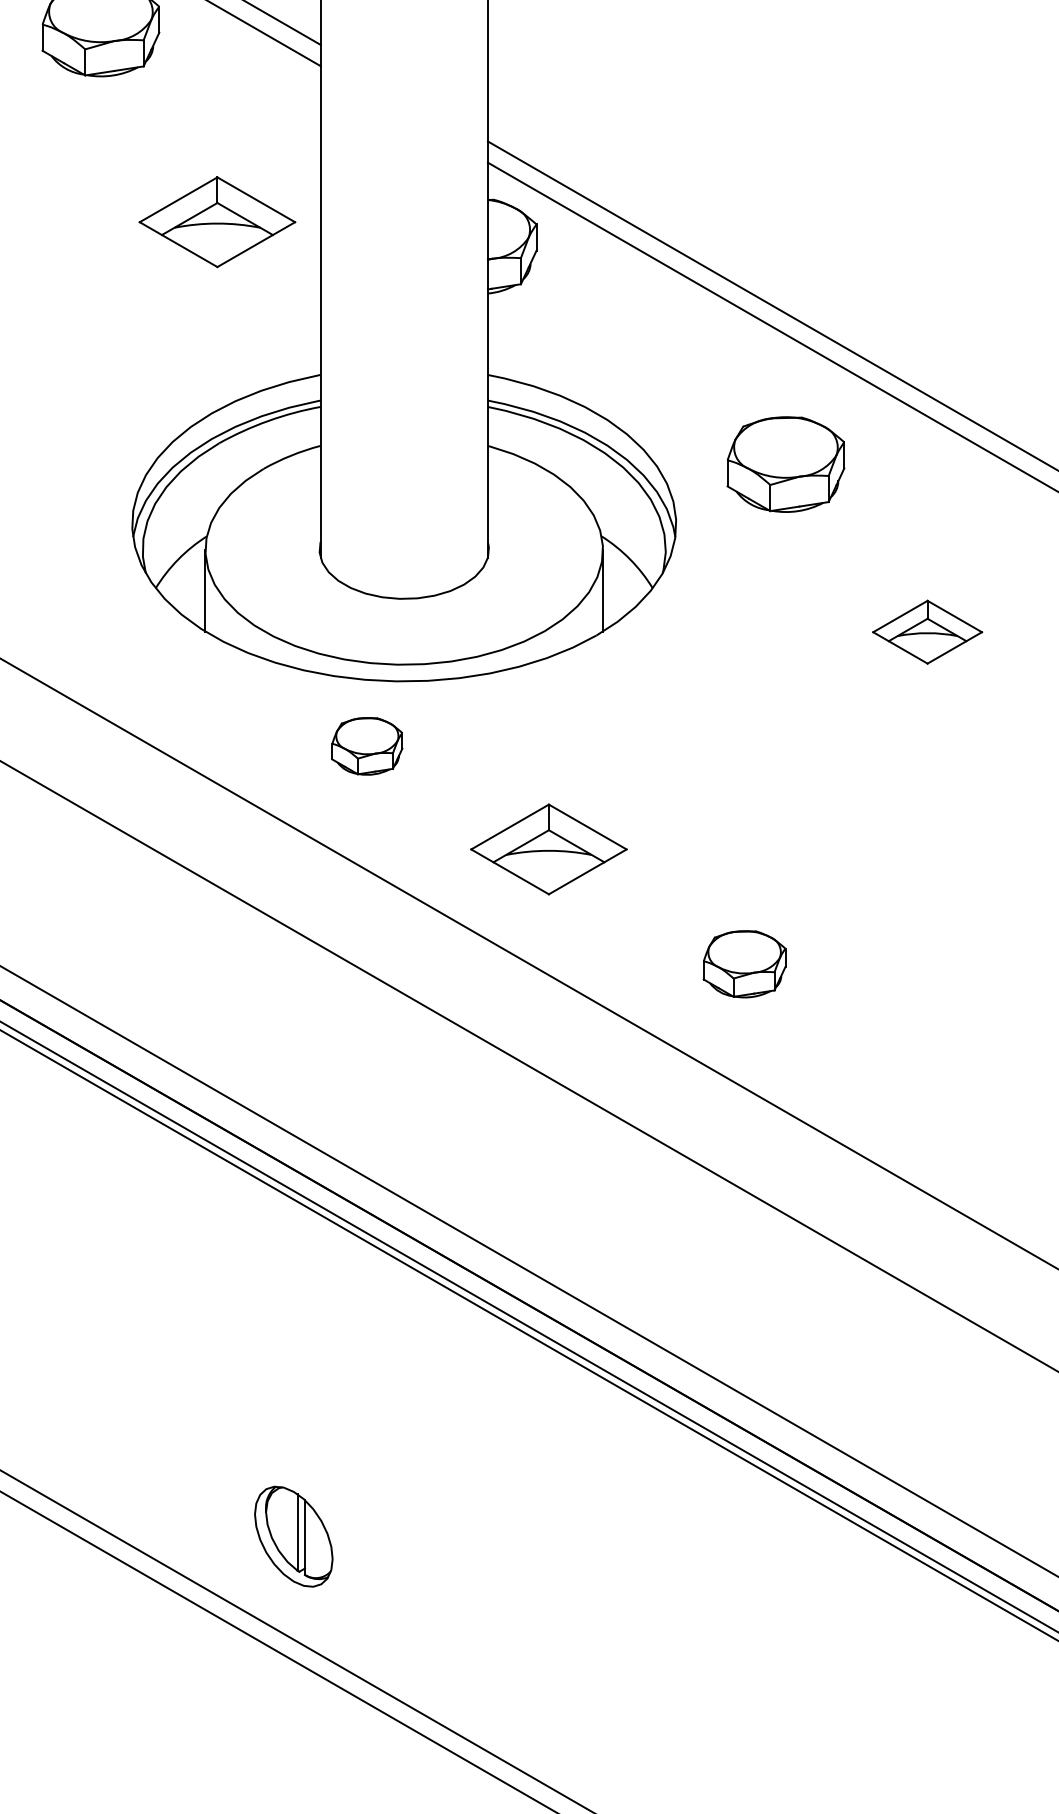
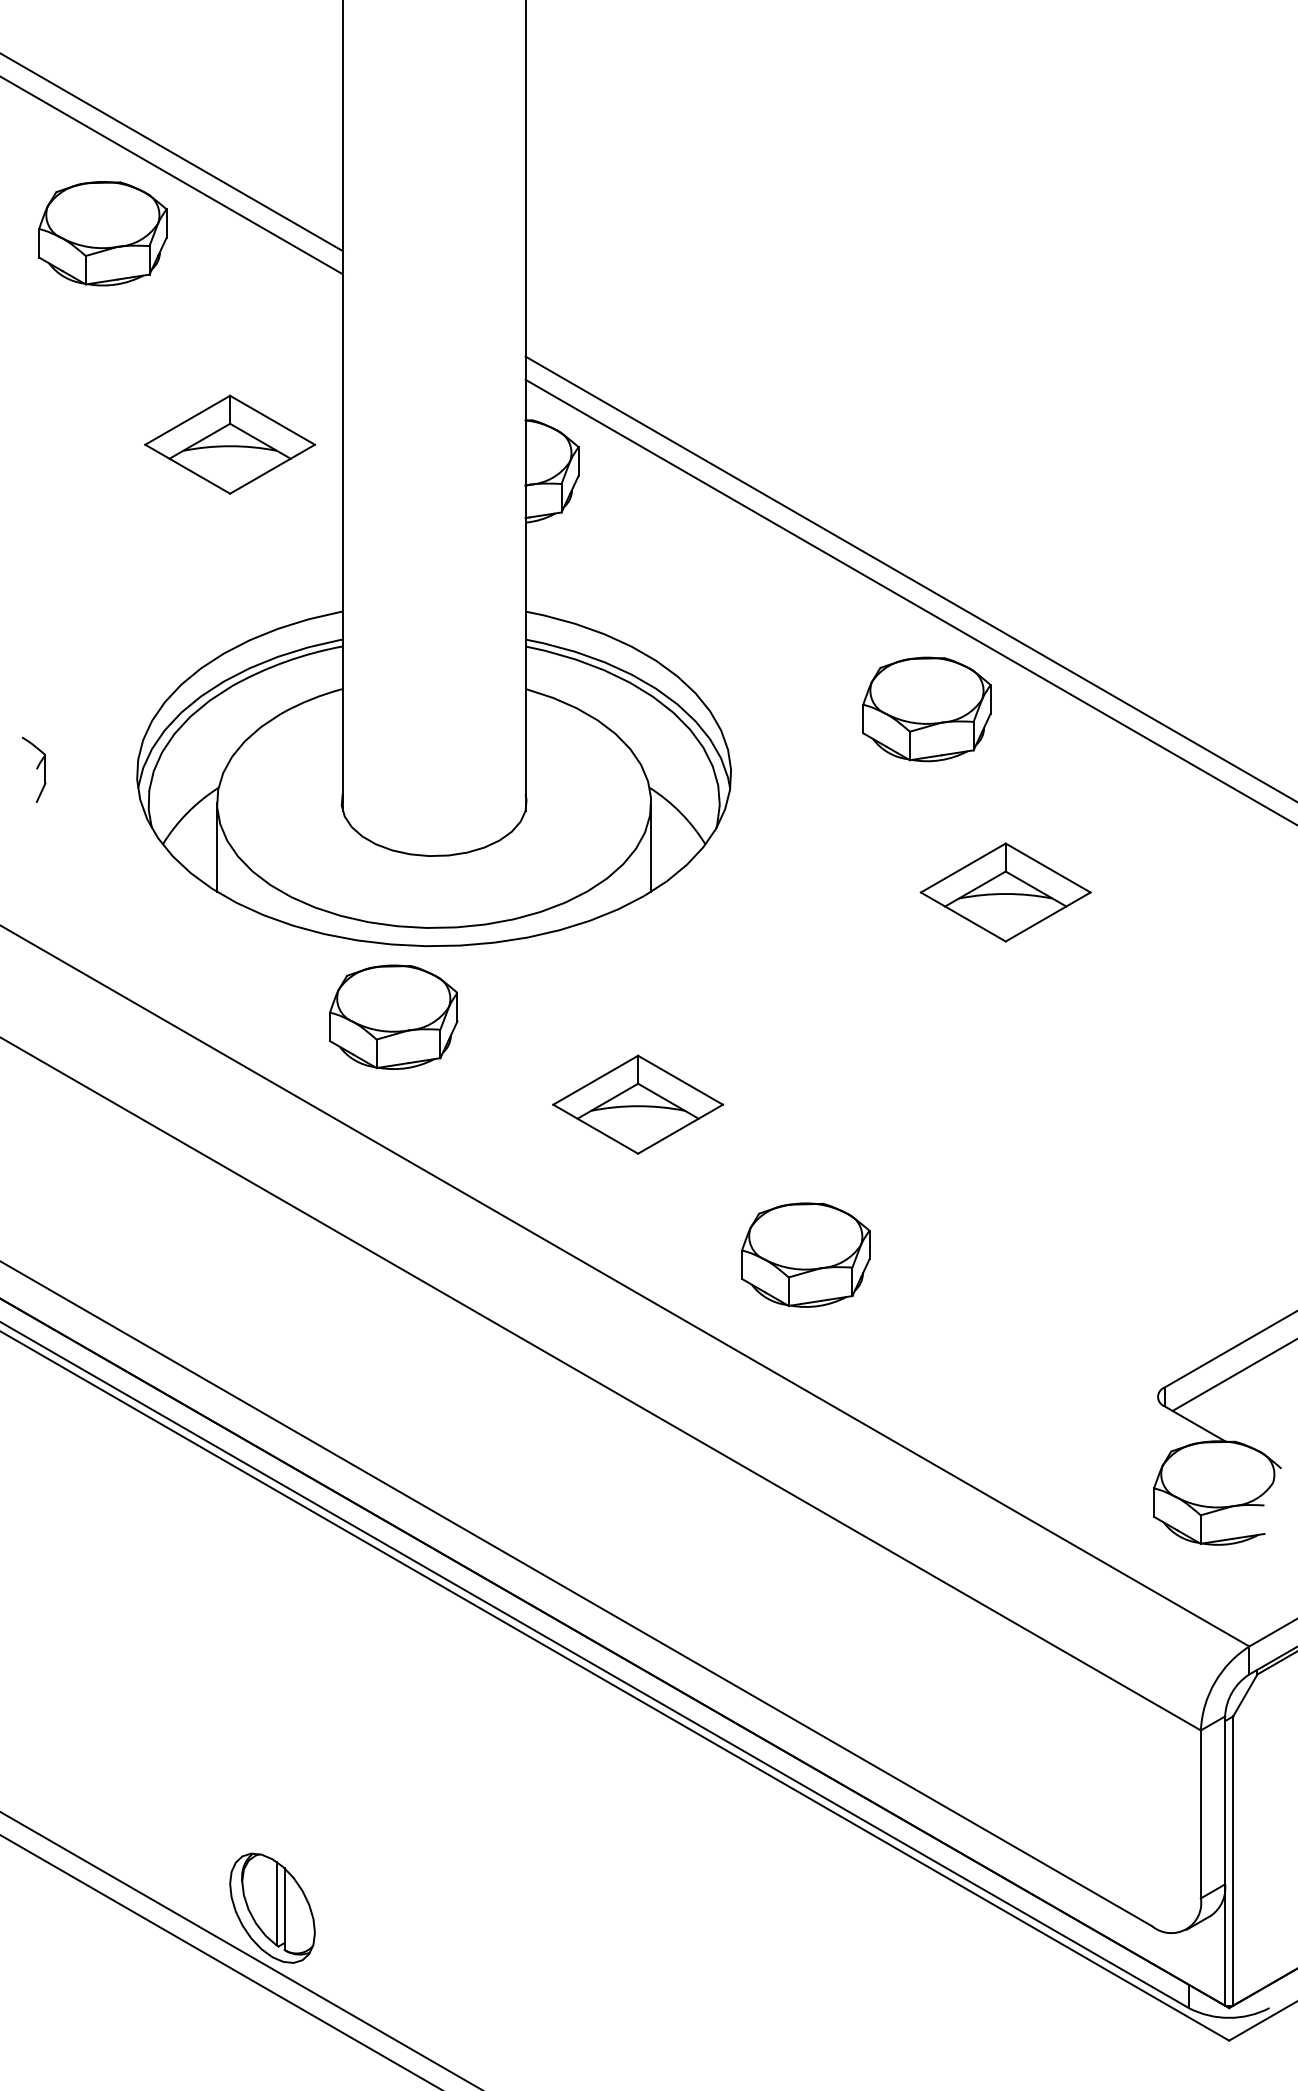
part: (785, 464) -> (926, 709), moved
part: (37, 519) -> (33, 769), added
part: (927, 632) -> (1005, 892), size x1.43
part: (367, 745) -> (393, 1016), size x1.67
part: (549, 849) -> (638, 1104), moved
part: (744, 963) -> (805, 1254), size x1.43
part: (293, 1536) -> (272, 1907), moved

